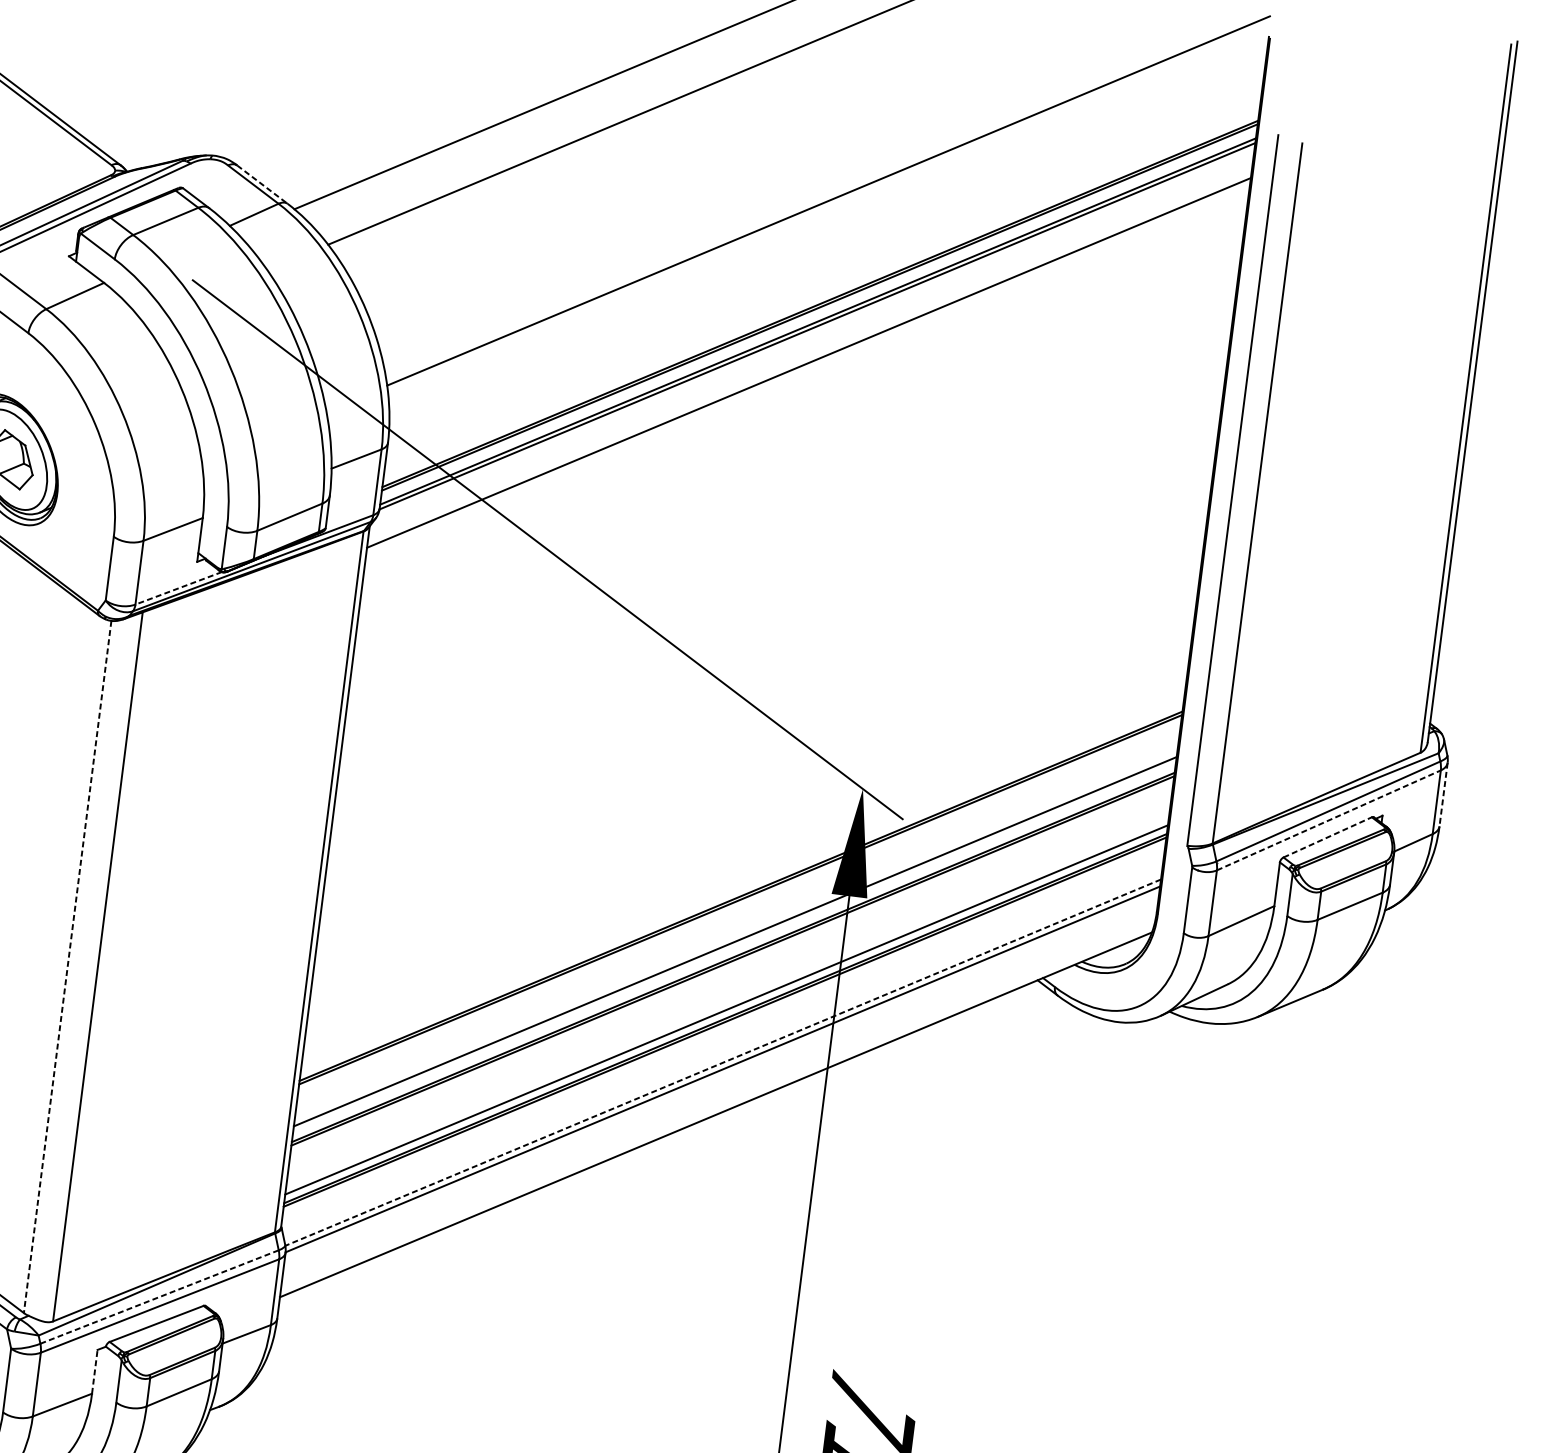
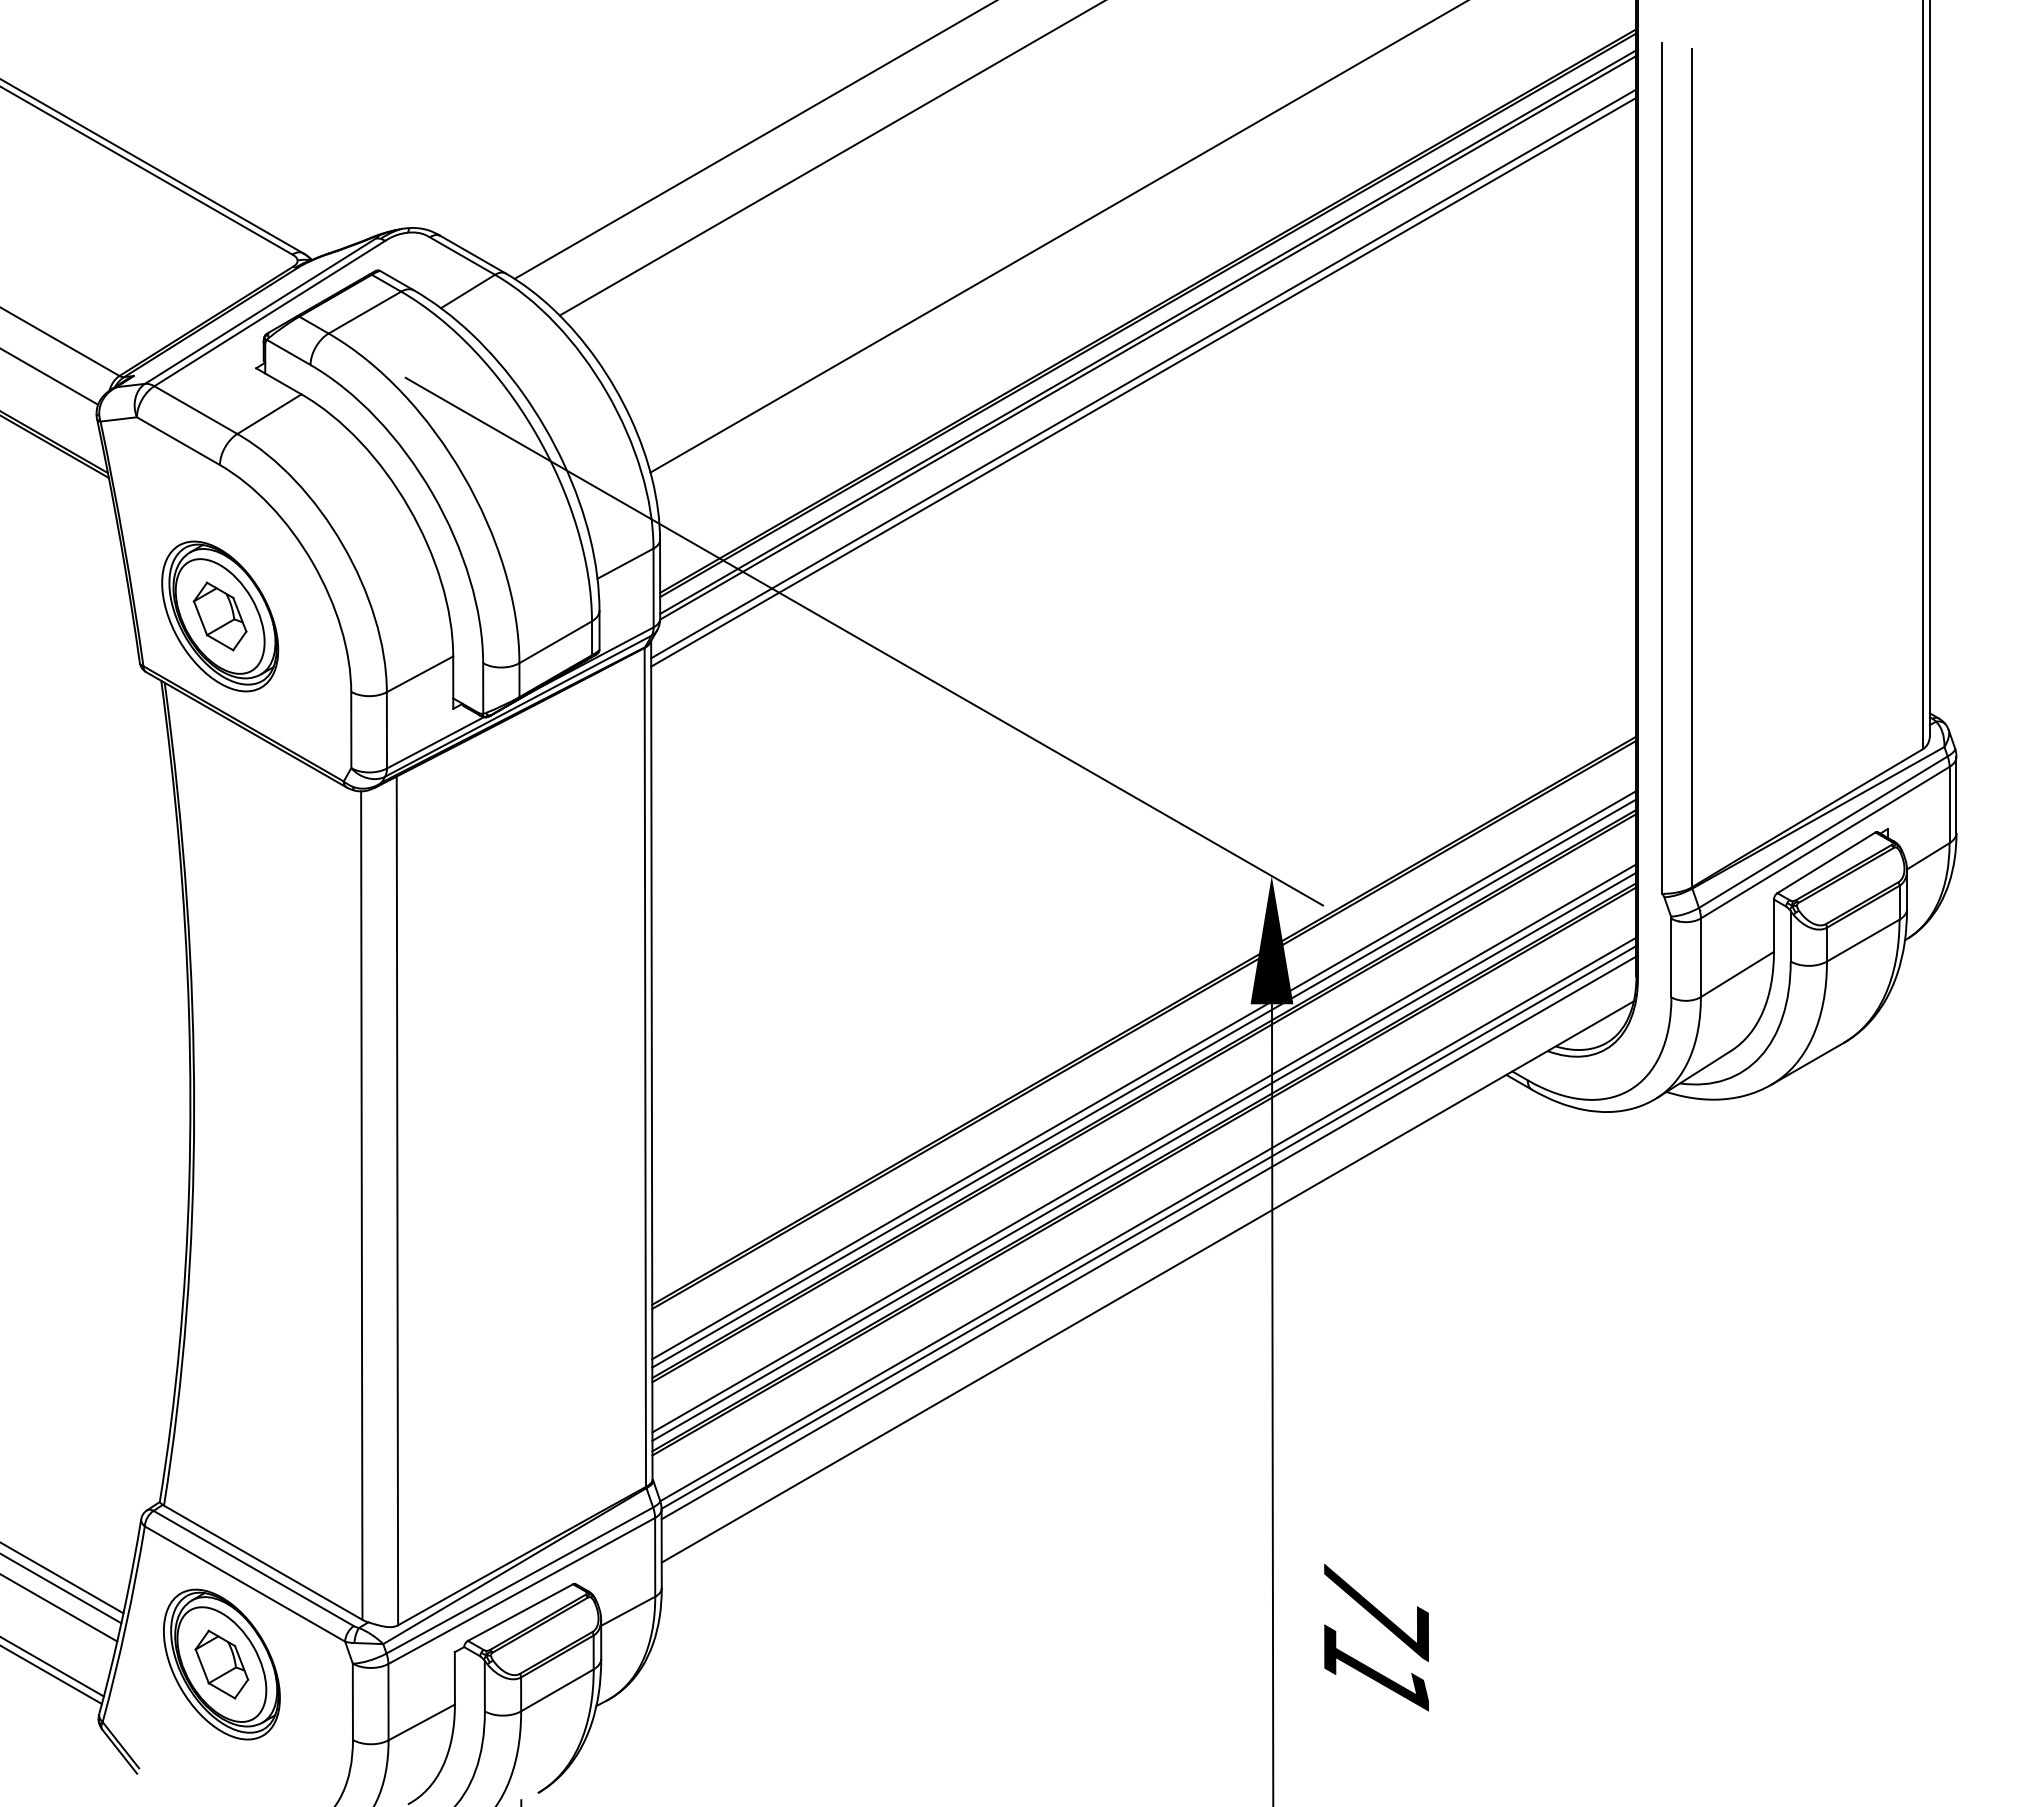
line: (262, 184) -> (473, 254), dashed -> solid
line: (809, 355) -> (1143, 373), added
line: (178, 588) -> (435, 742), dashed -> solid
line: (1443, 795) -> (1956, 795), dashed -> solid
line: (1329, 820) -> (1825, 842), dashed -> solid
line: (1327, 837) -> (1826, 862), dashed -> solid
line: (734, 948) -> (1144, 1083), added
line: (67, 967) -> (361, 1206), dashed -> solid
line: (727, 1003) -> (1144, 1148), added
line: (723, 1062) -> (1148, 1219), dashed -> solid
line: (721, 1077) -> (1148, 1237), added
line: (159, 1296) -> (519, 1580), dashed -> solid
line: (94, 1371) -> (454, 1677), dashed -> solid

